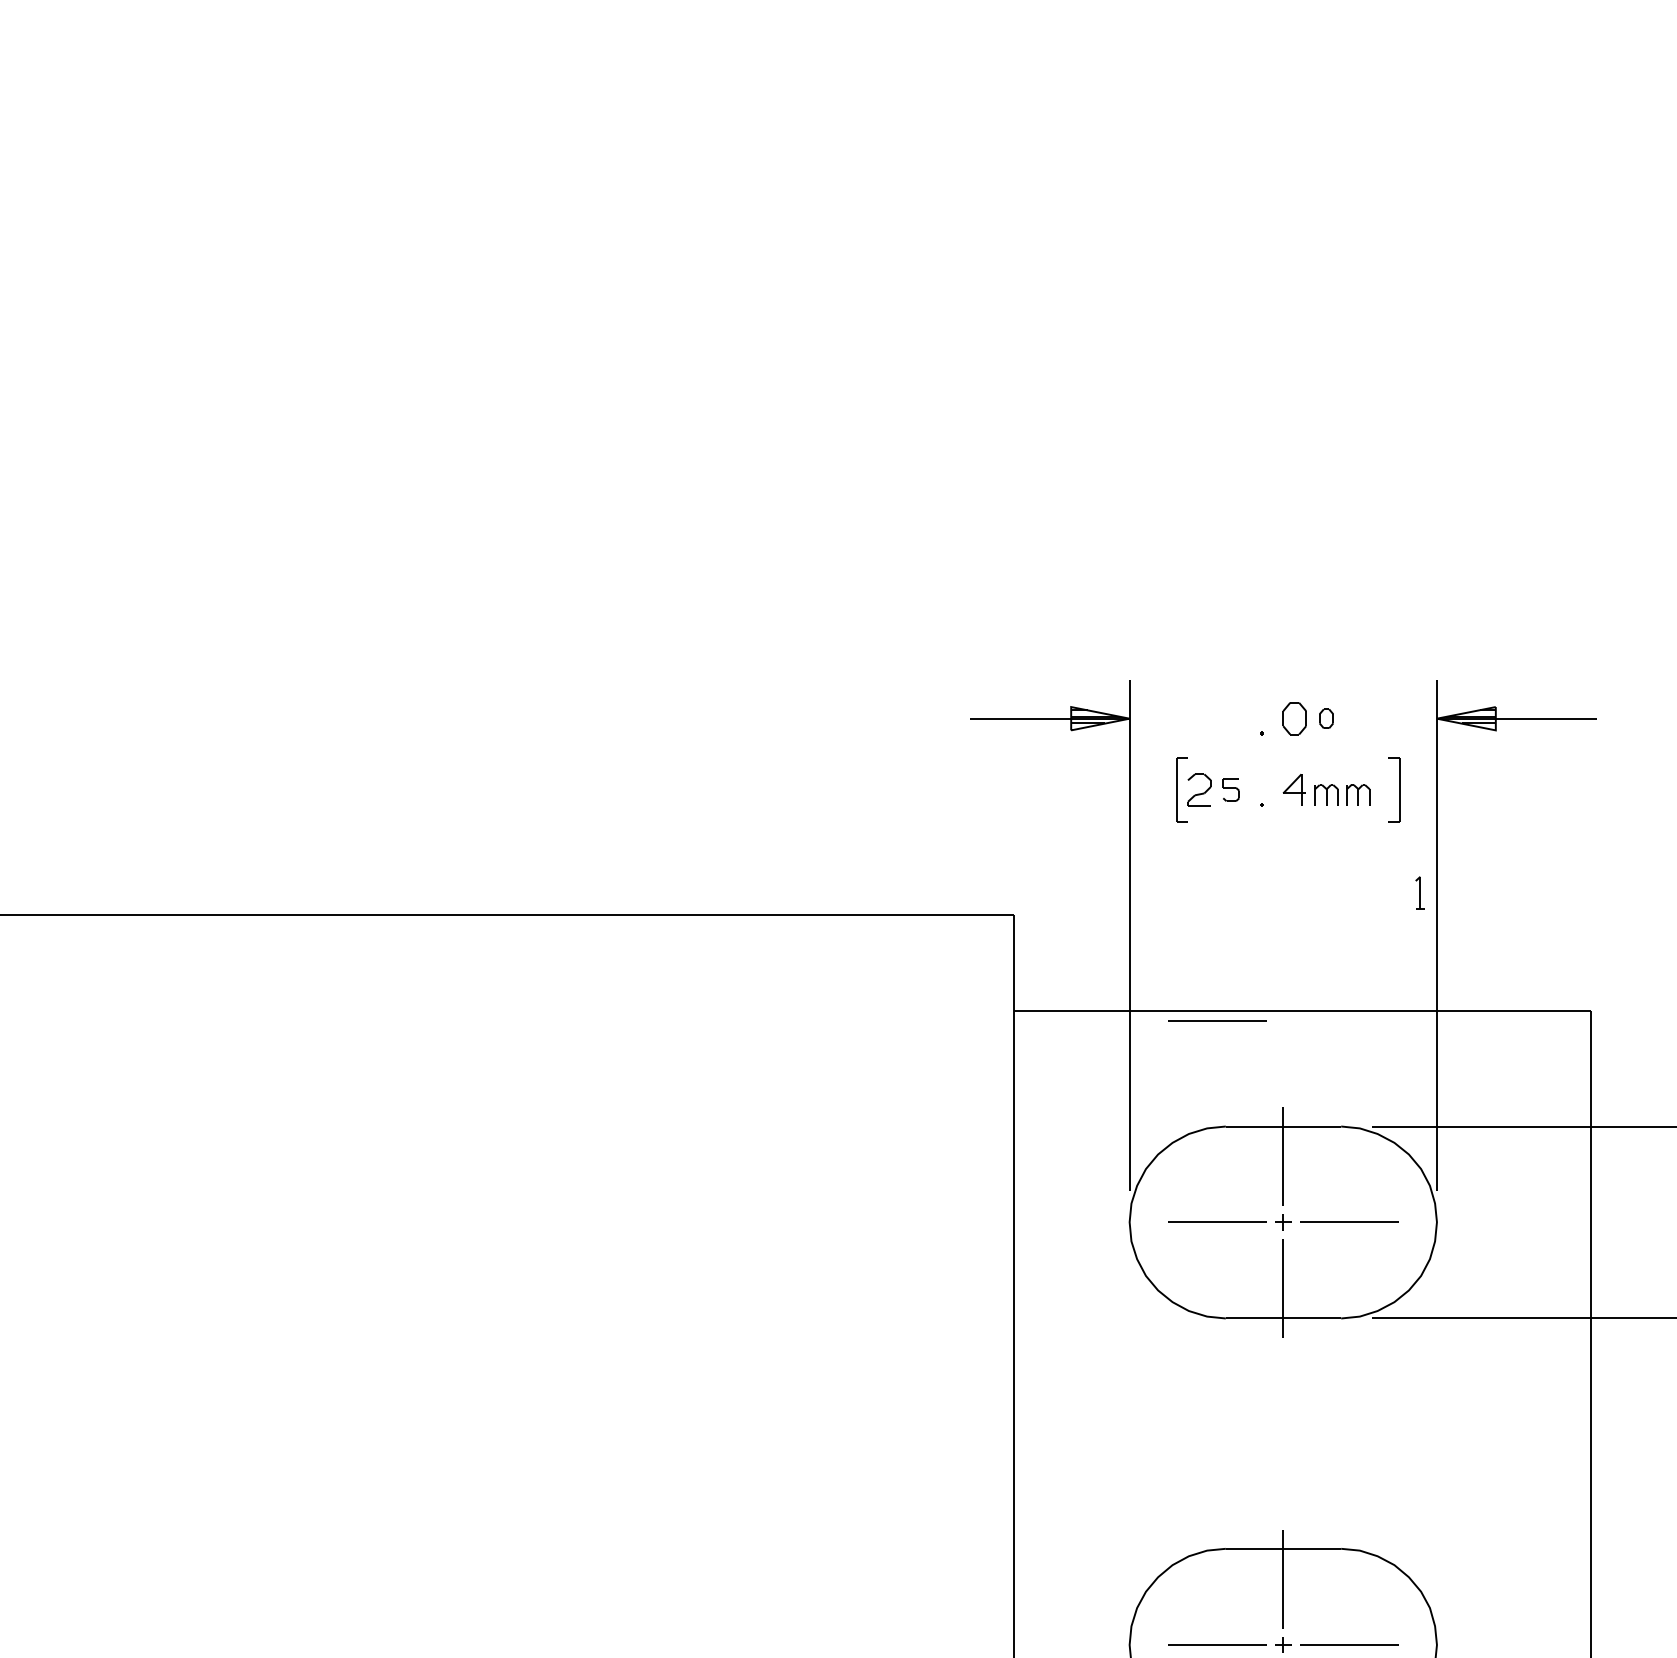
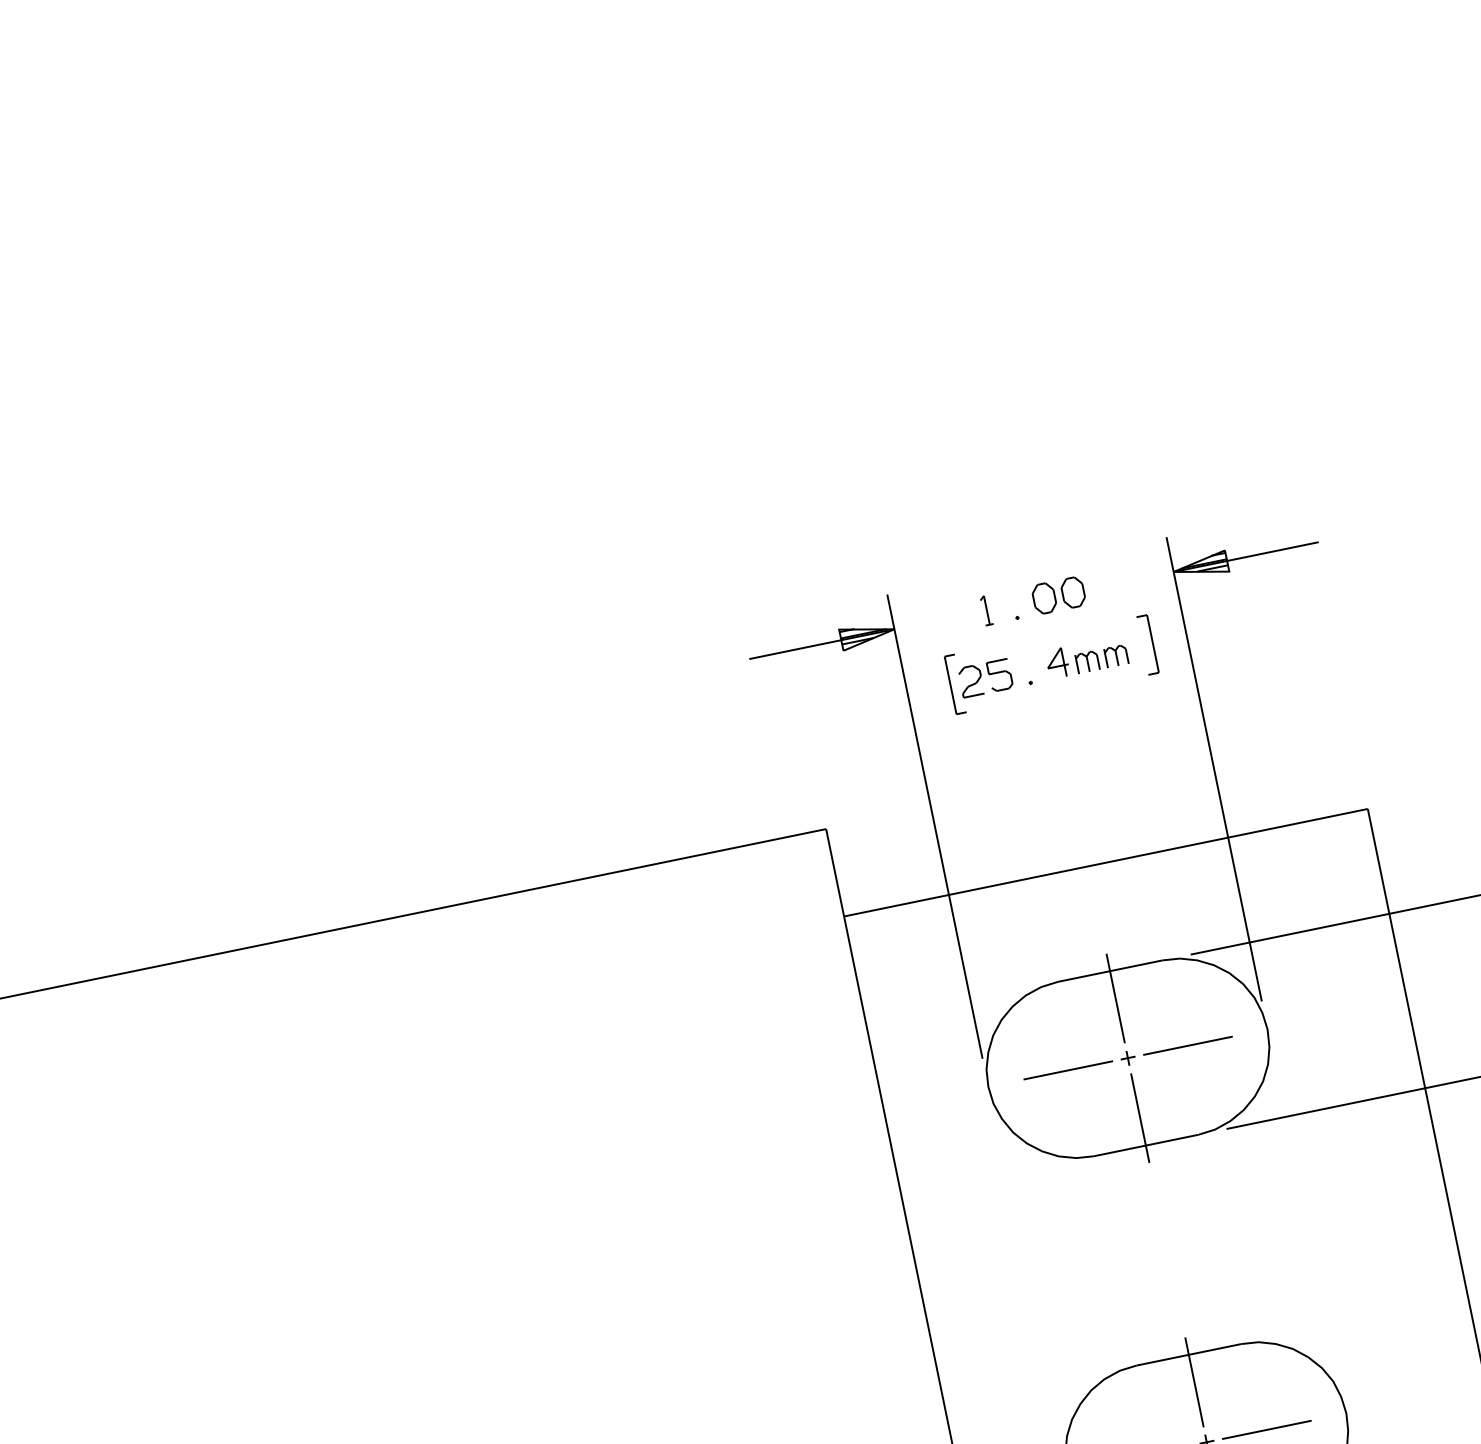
part: (1326, 718) -> (1073, 592), size x1.67
part: (1231, 789) -> (1000, 674), size x1.43
part: (1419, 892) -> (986, 610), moved
line: (1217, 1020) -> (1030, 887), removed

